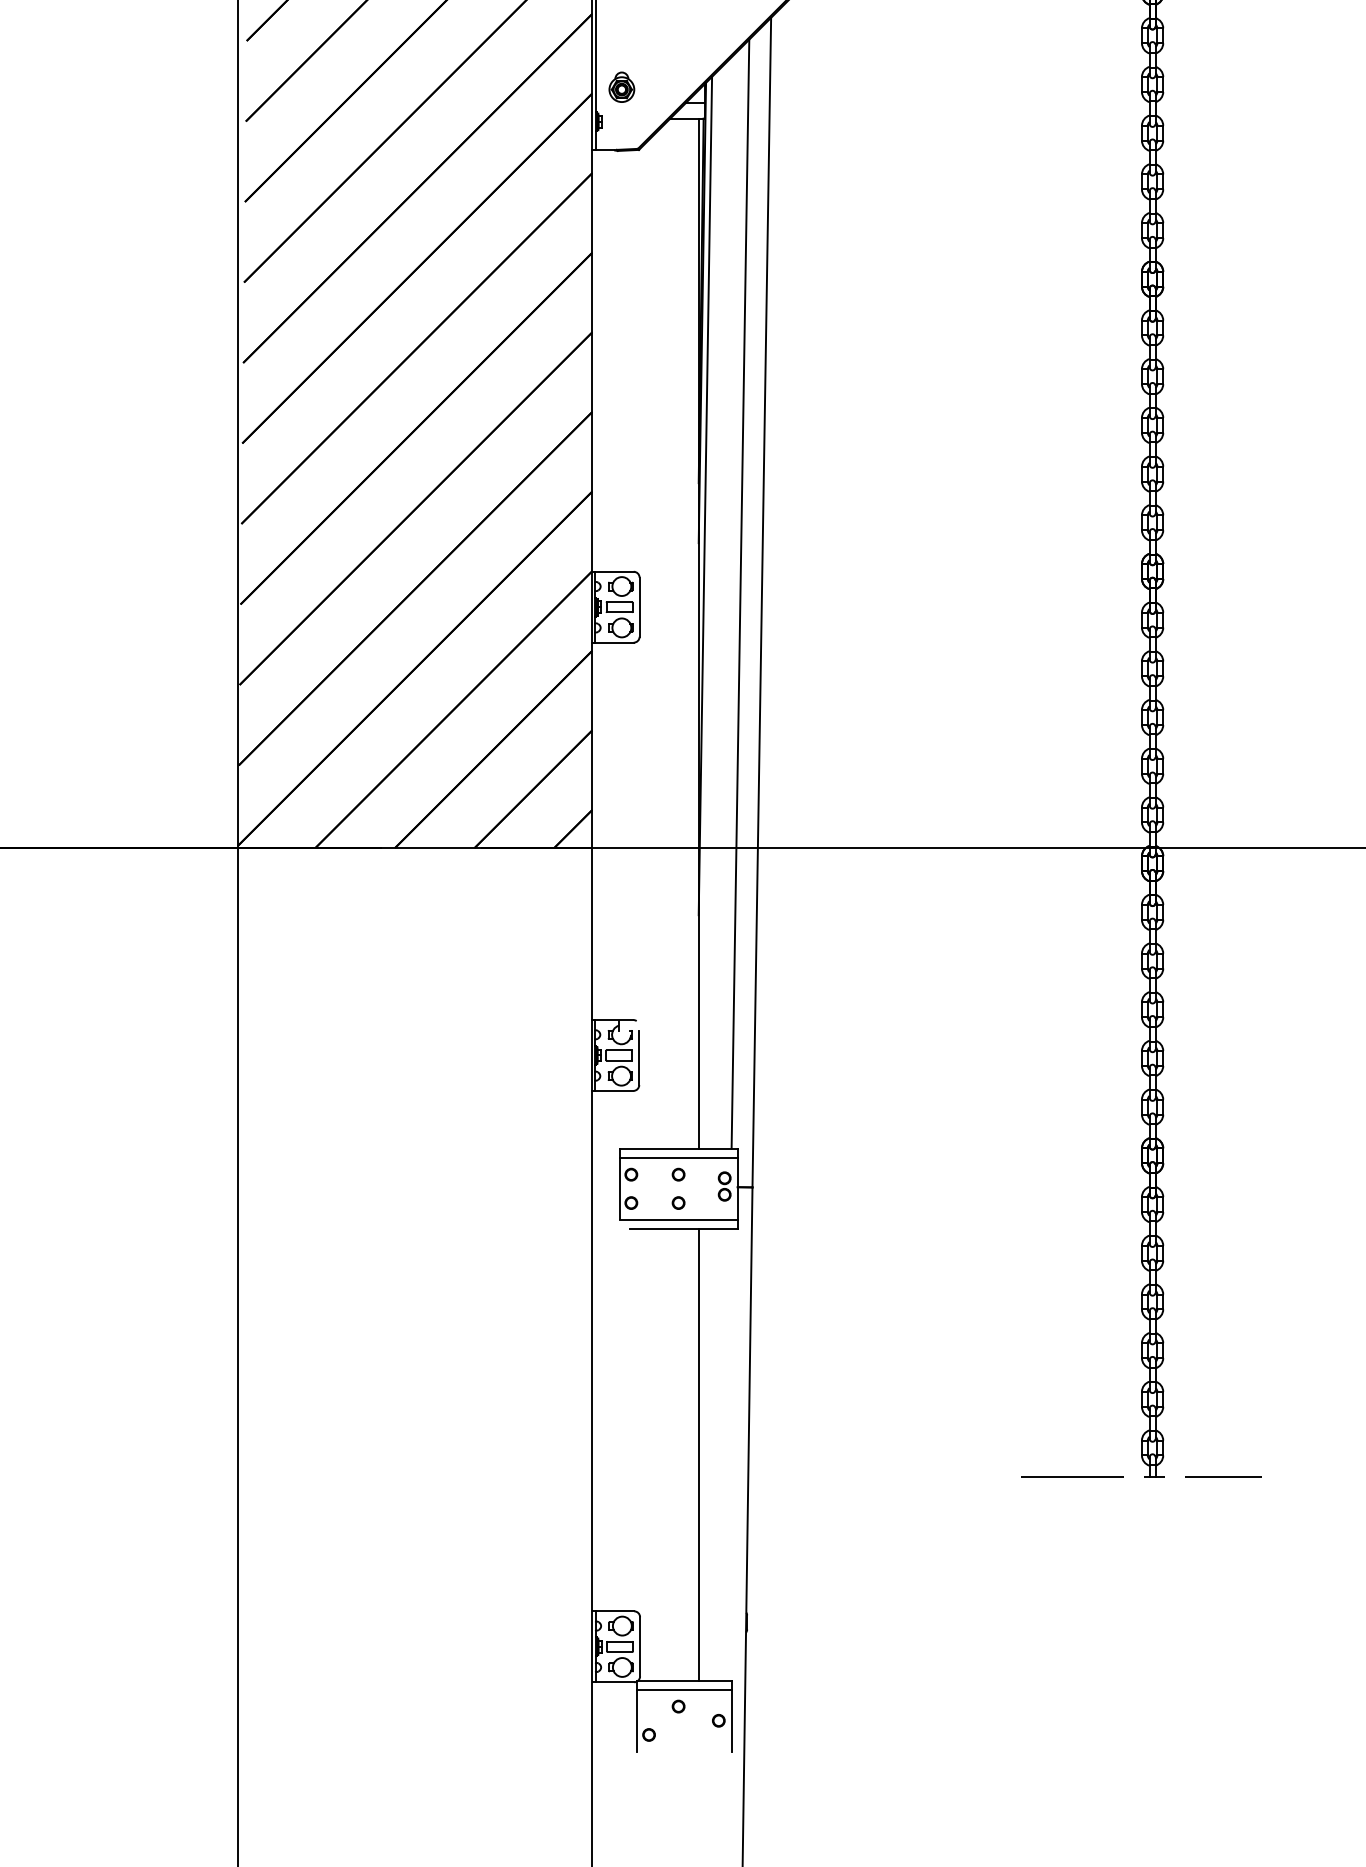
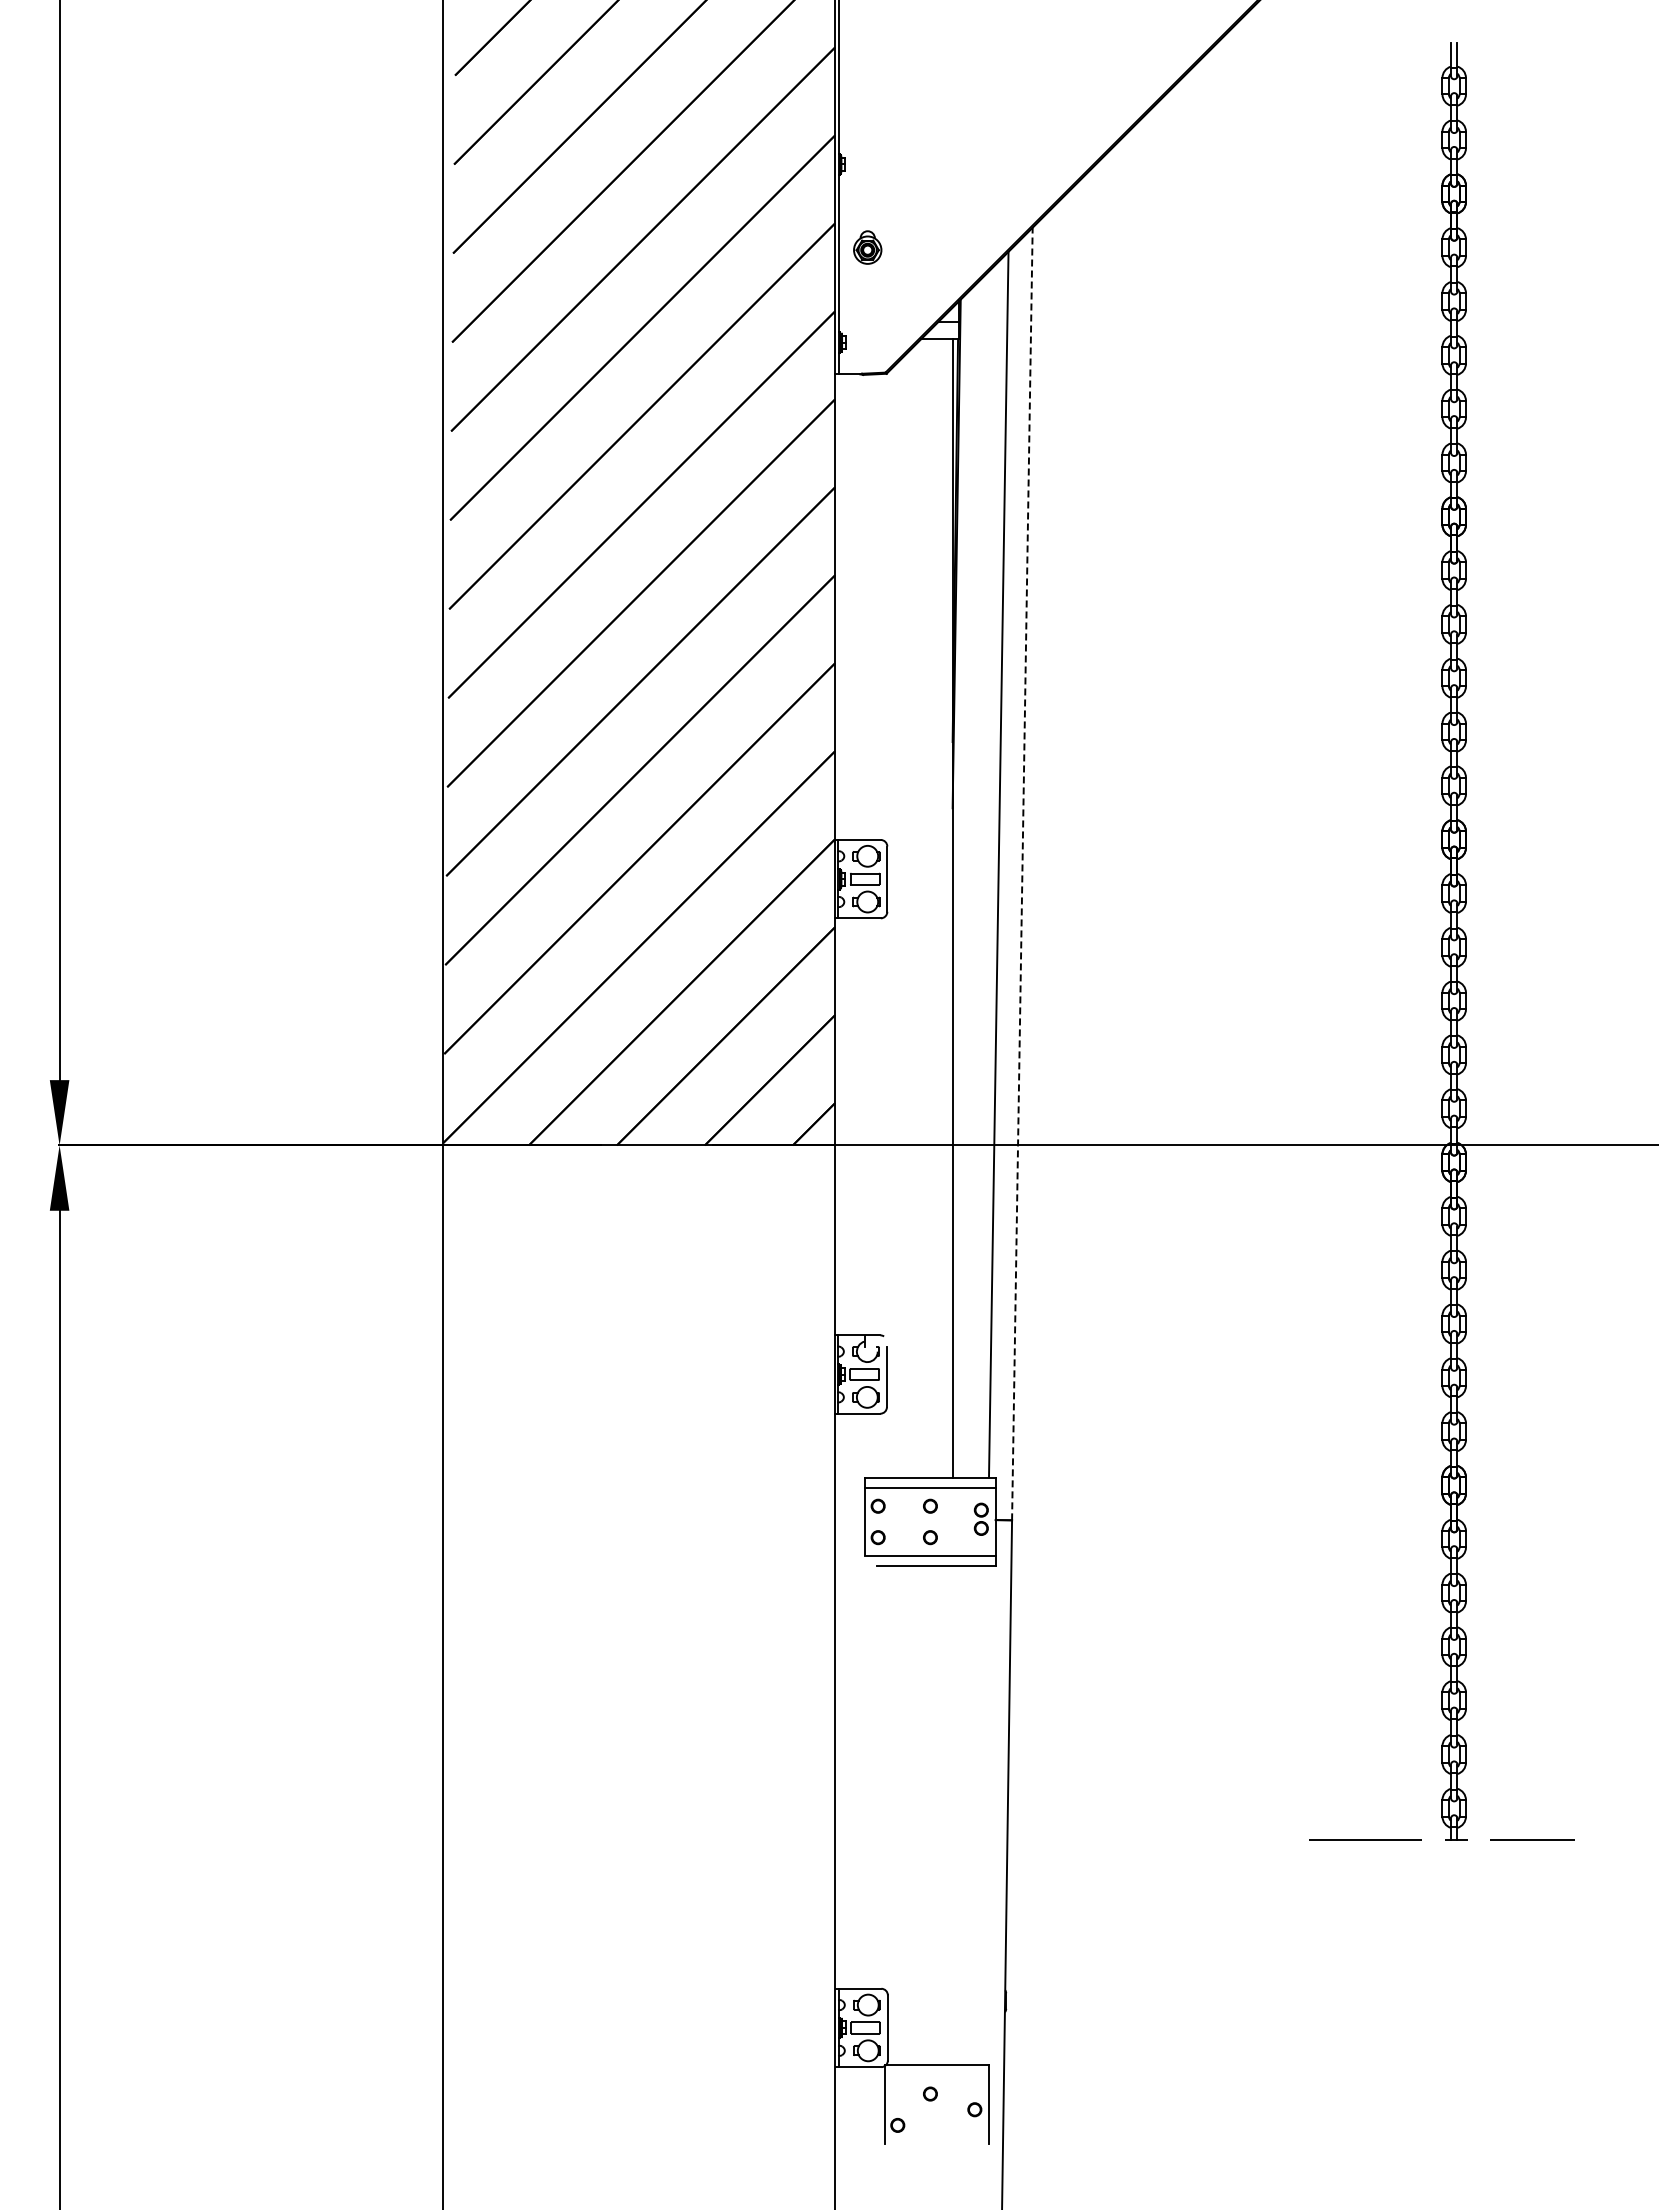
part: (621, 87) -> (867, 247), moved
line: (704, 496) -> (959, 756), removed
line: (761, 602) -> (1022, 873), solid -> dashed
line: (698, 1454) -> (952, 1815), removed
line: (684, 1689) -> (936, 2075), removed

